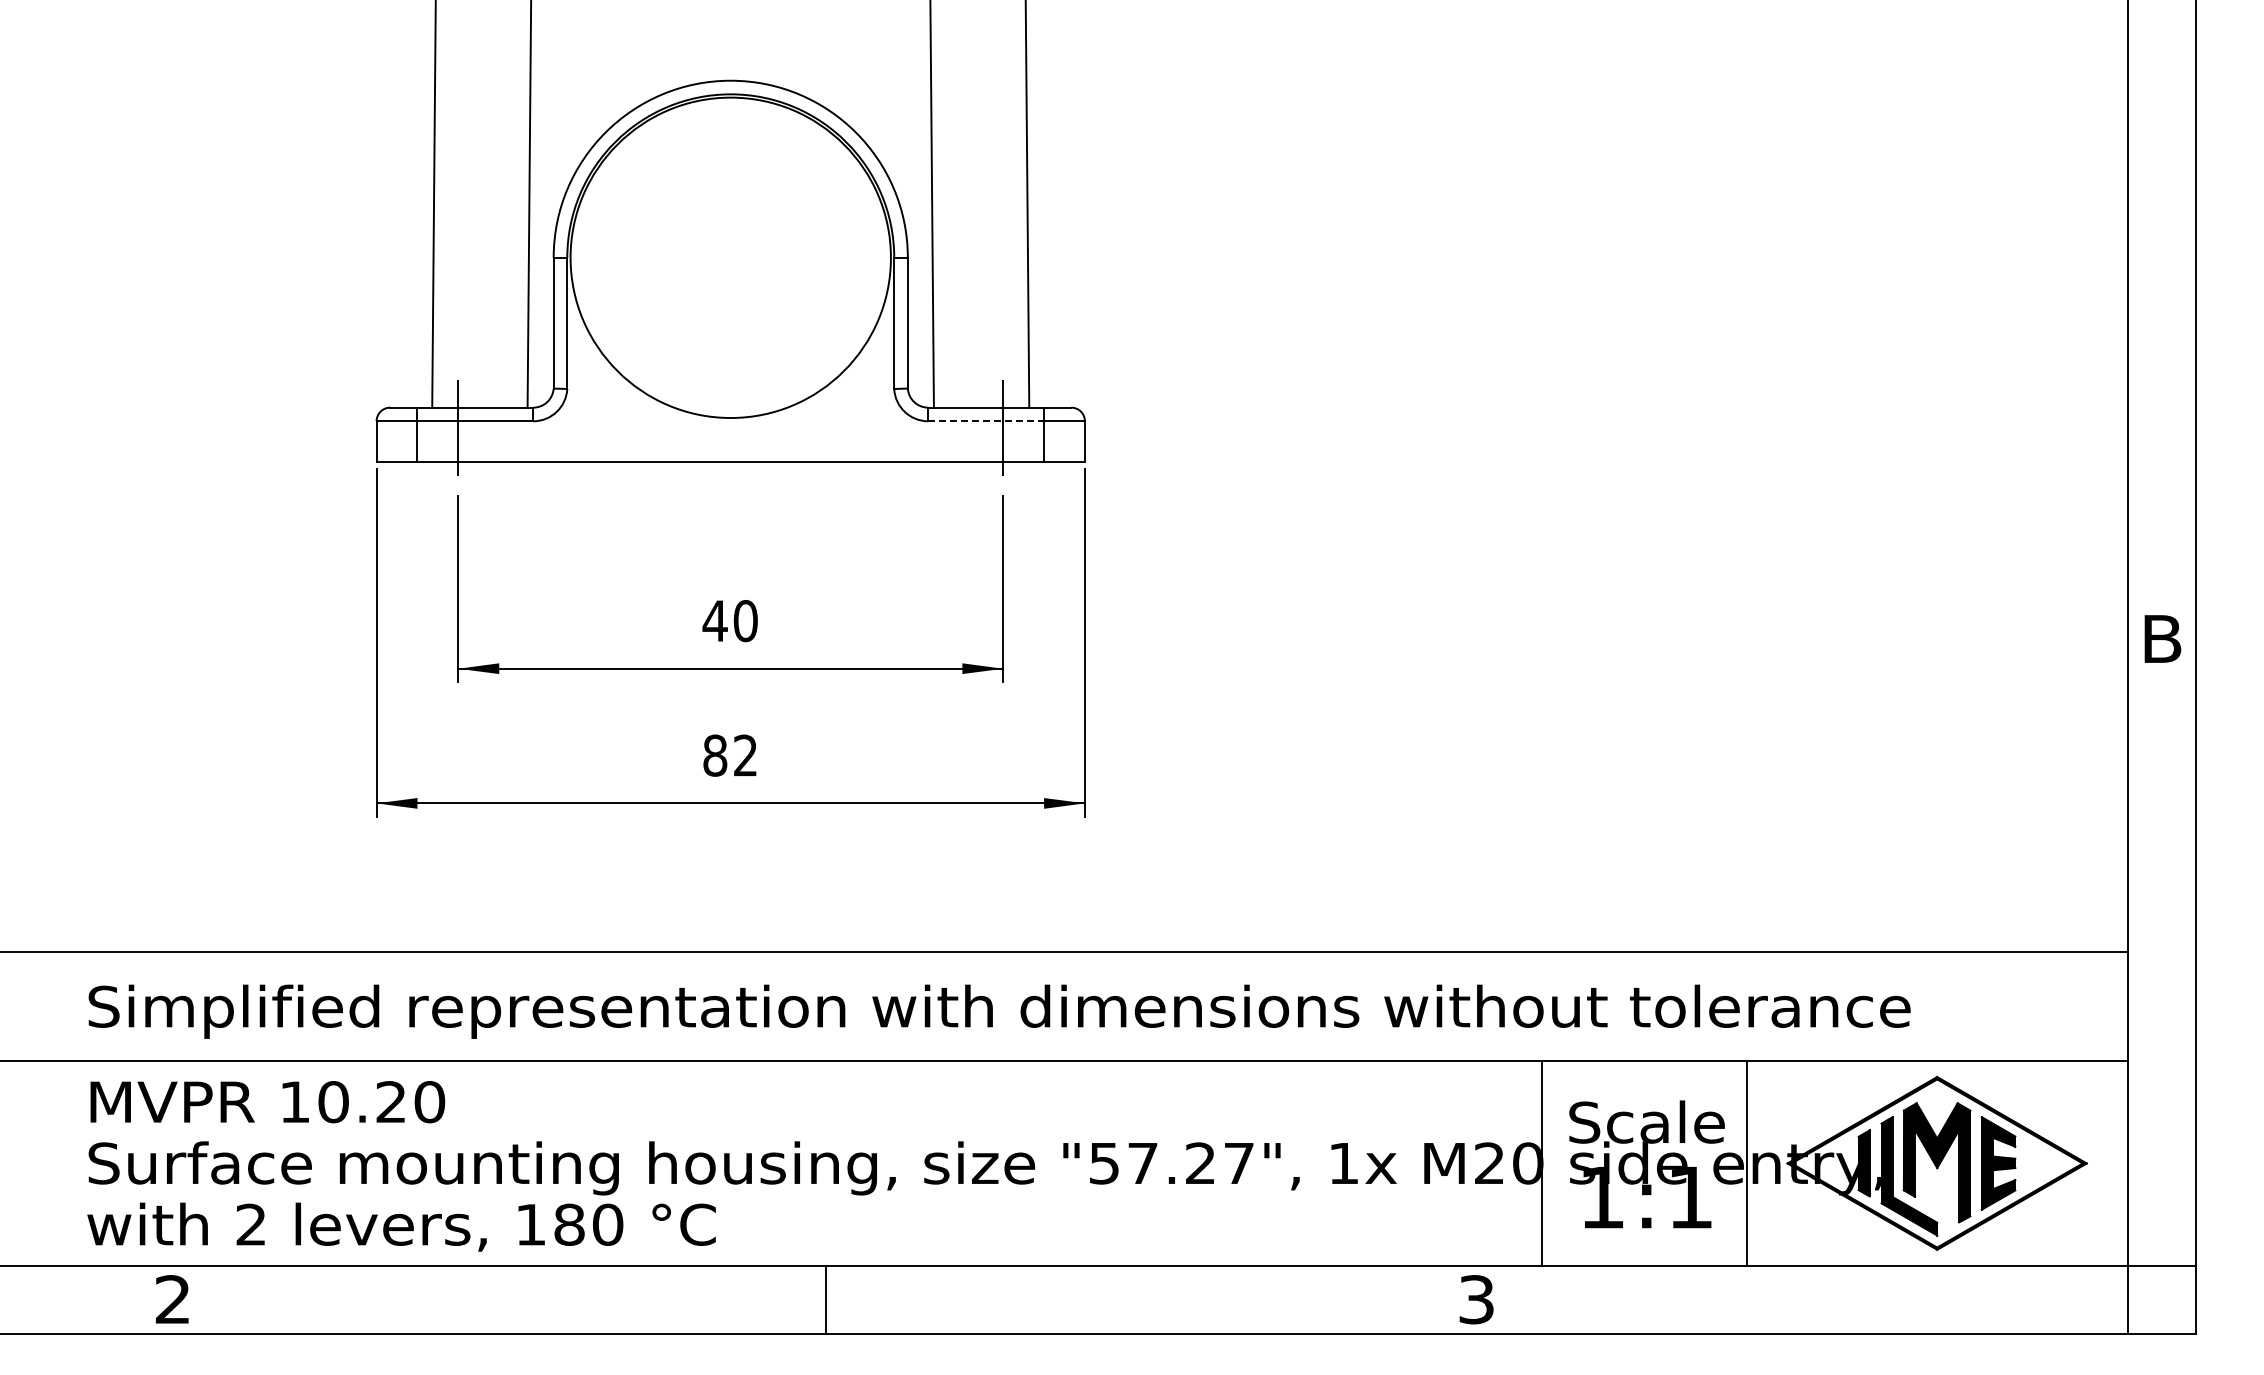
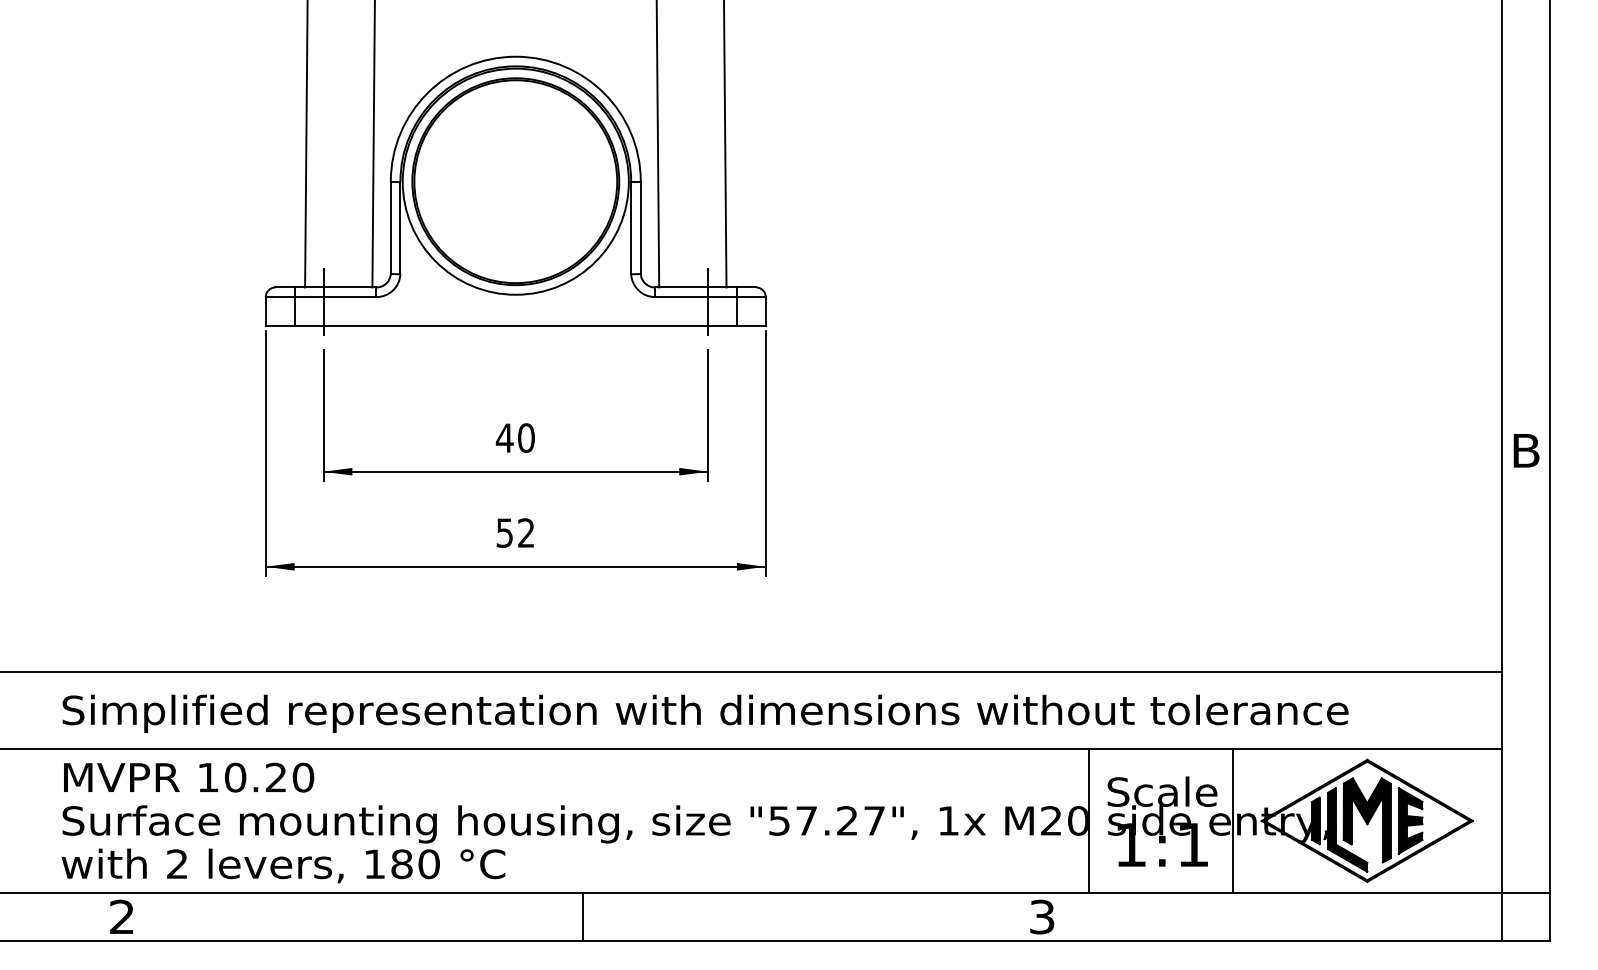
part: (730, 257) -> (515, 181), added
line: (986, 421) -> (696, 297), dashed -> solid
text: (715, 755) -> (505, 532), 82 -> 52

